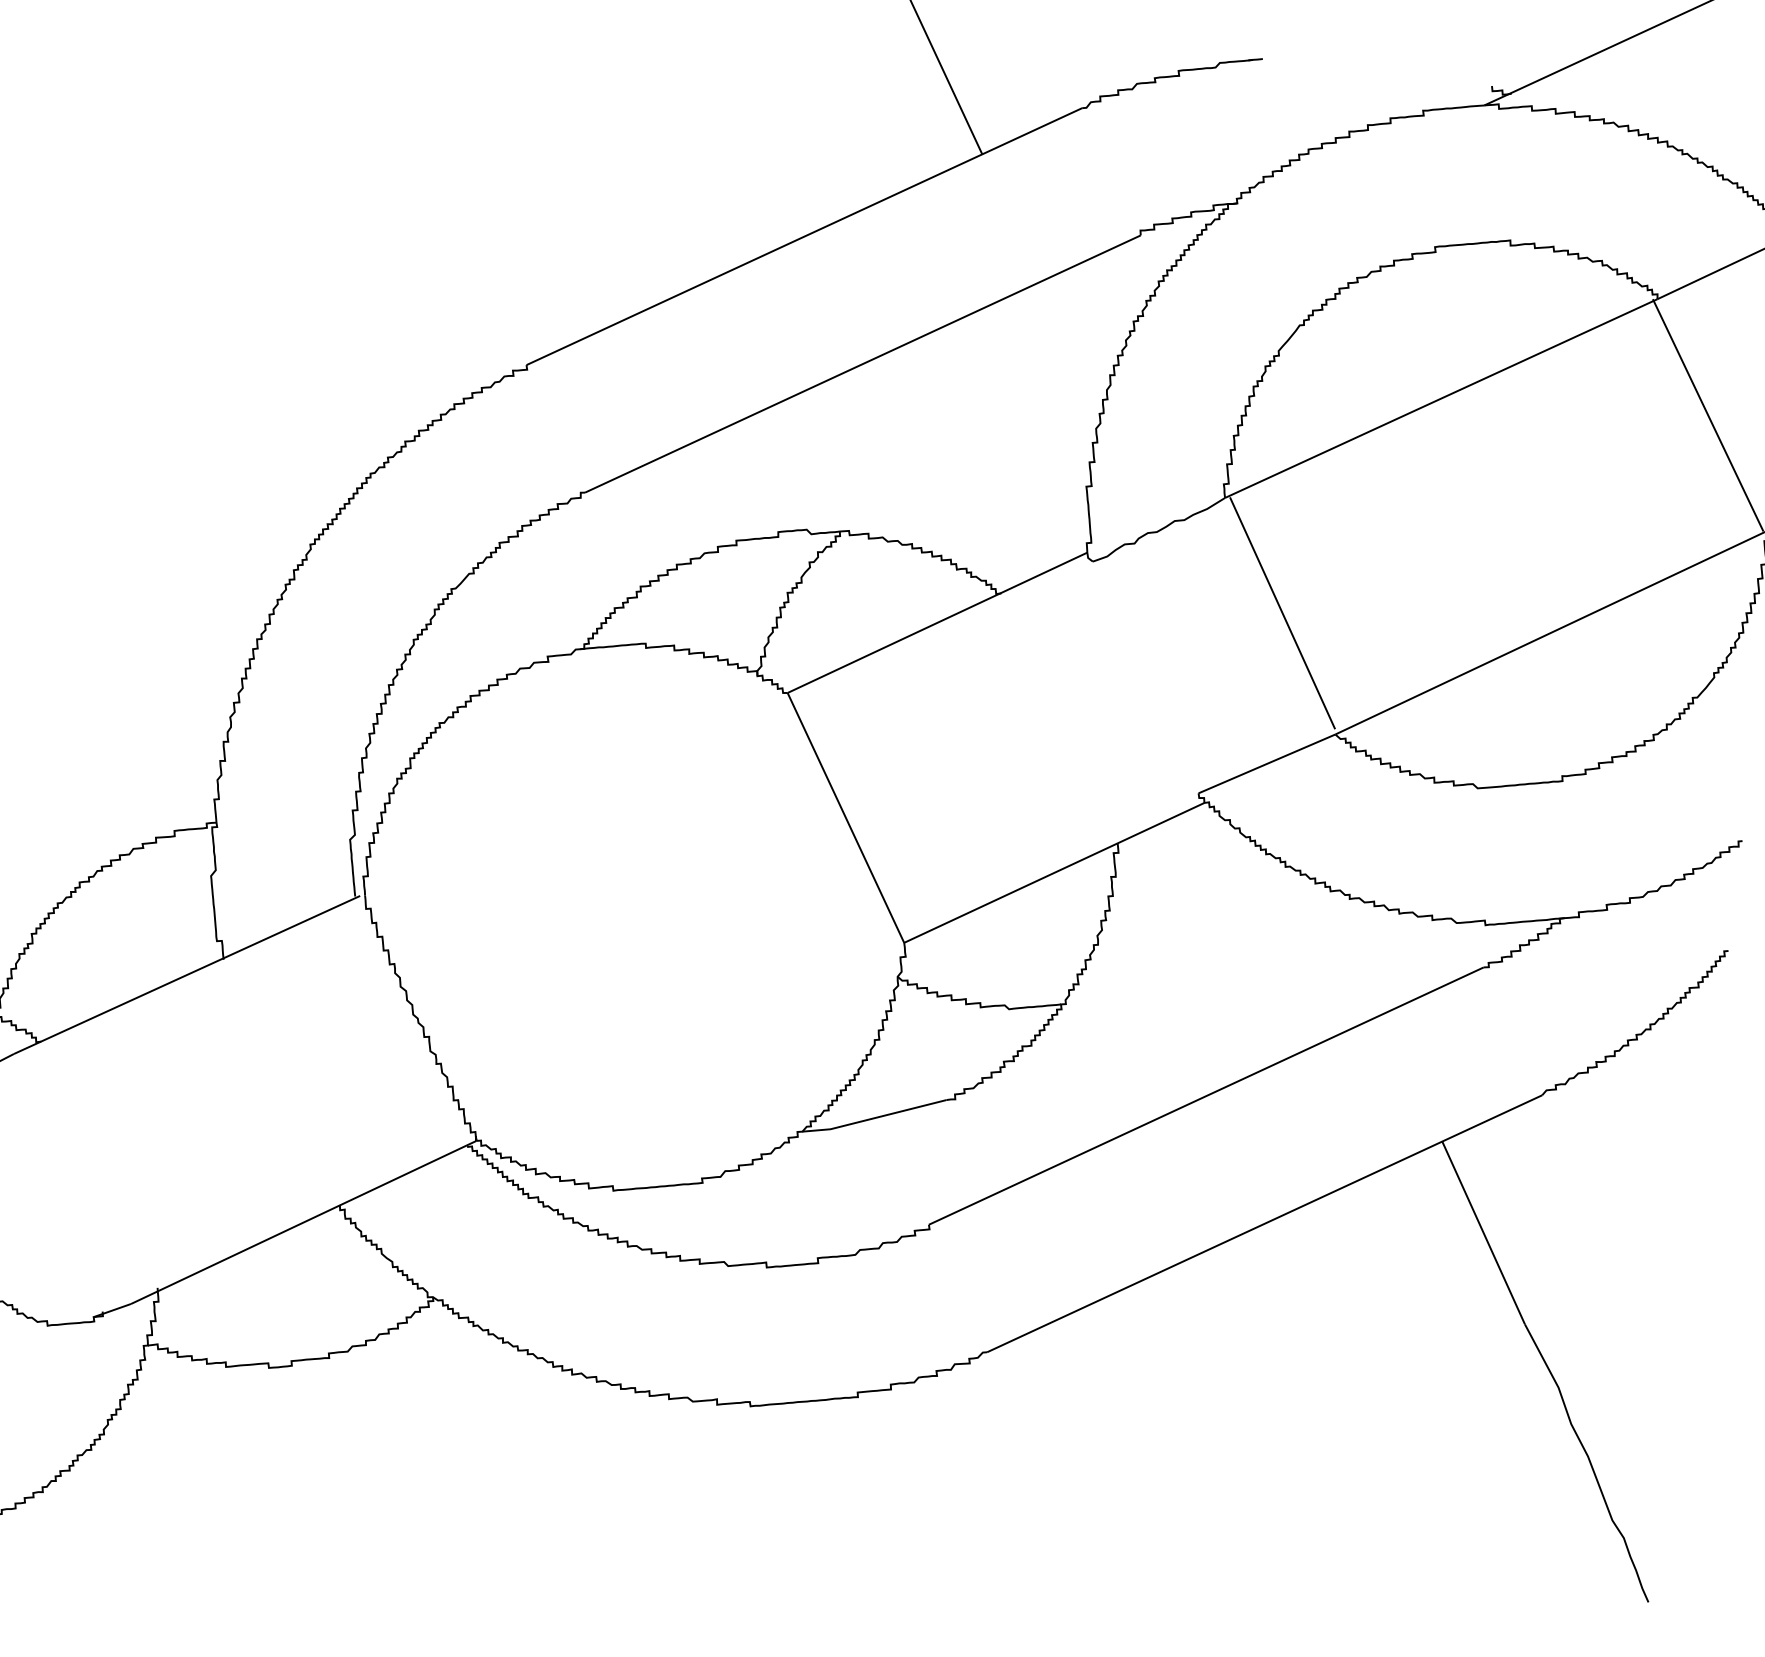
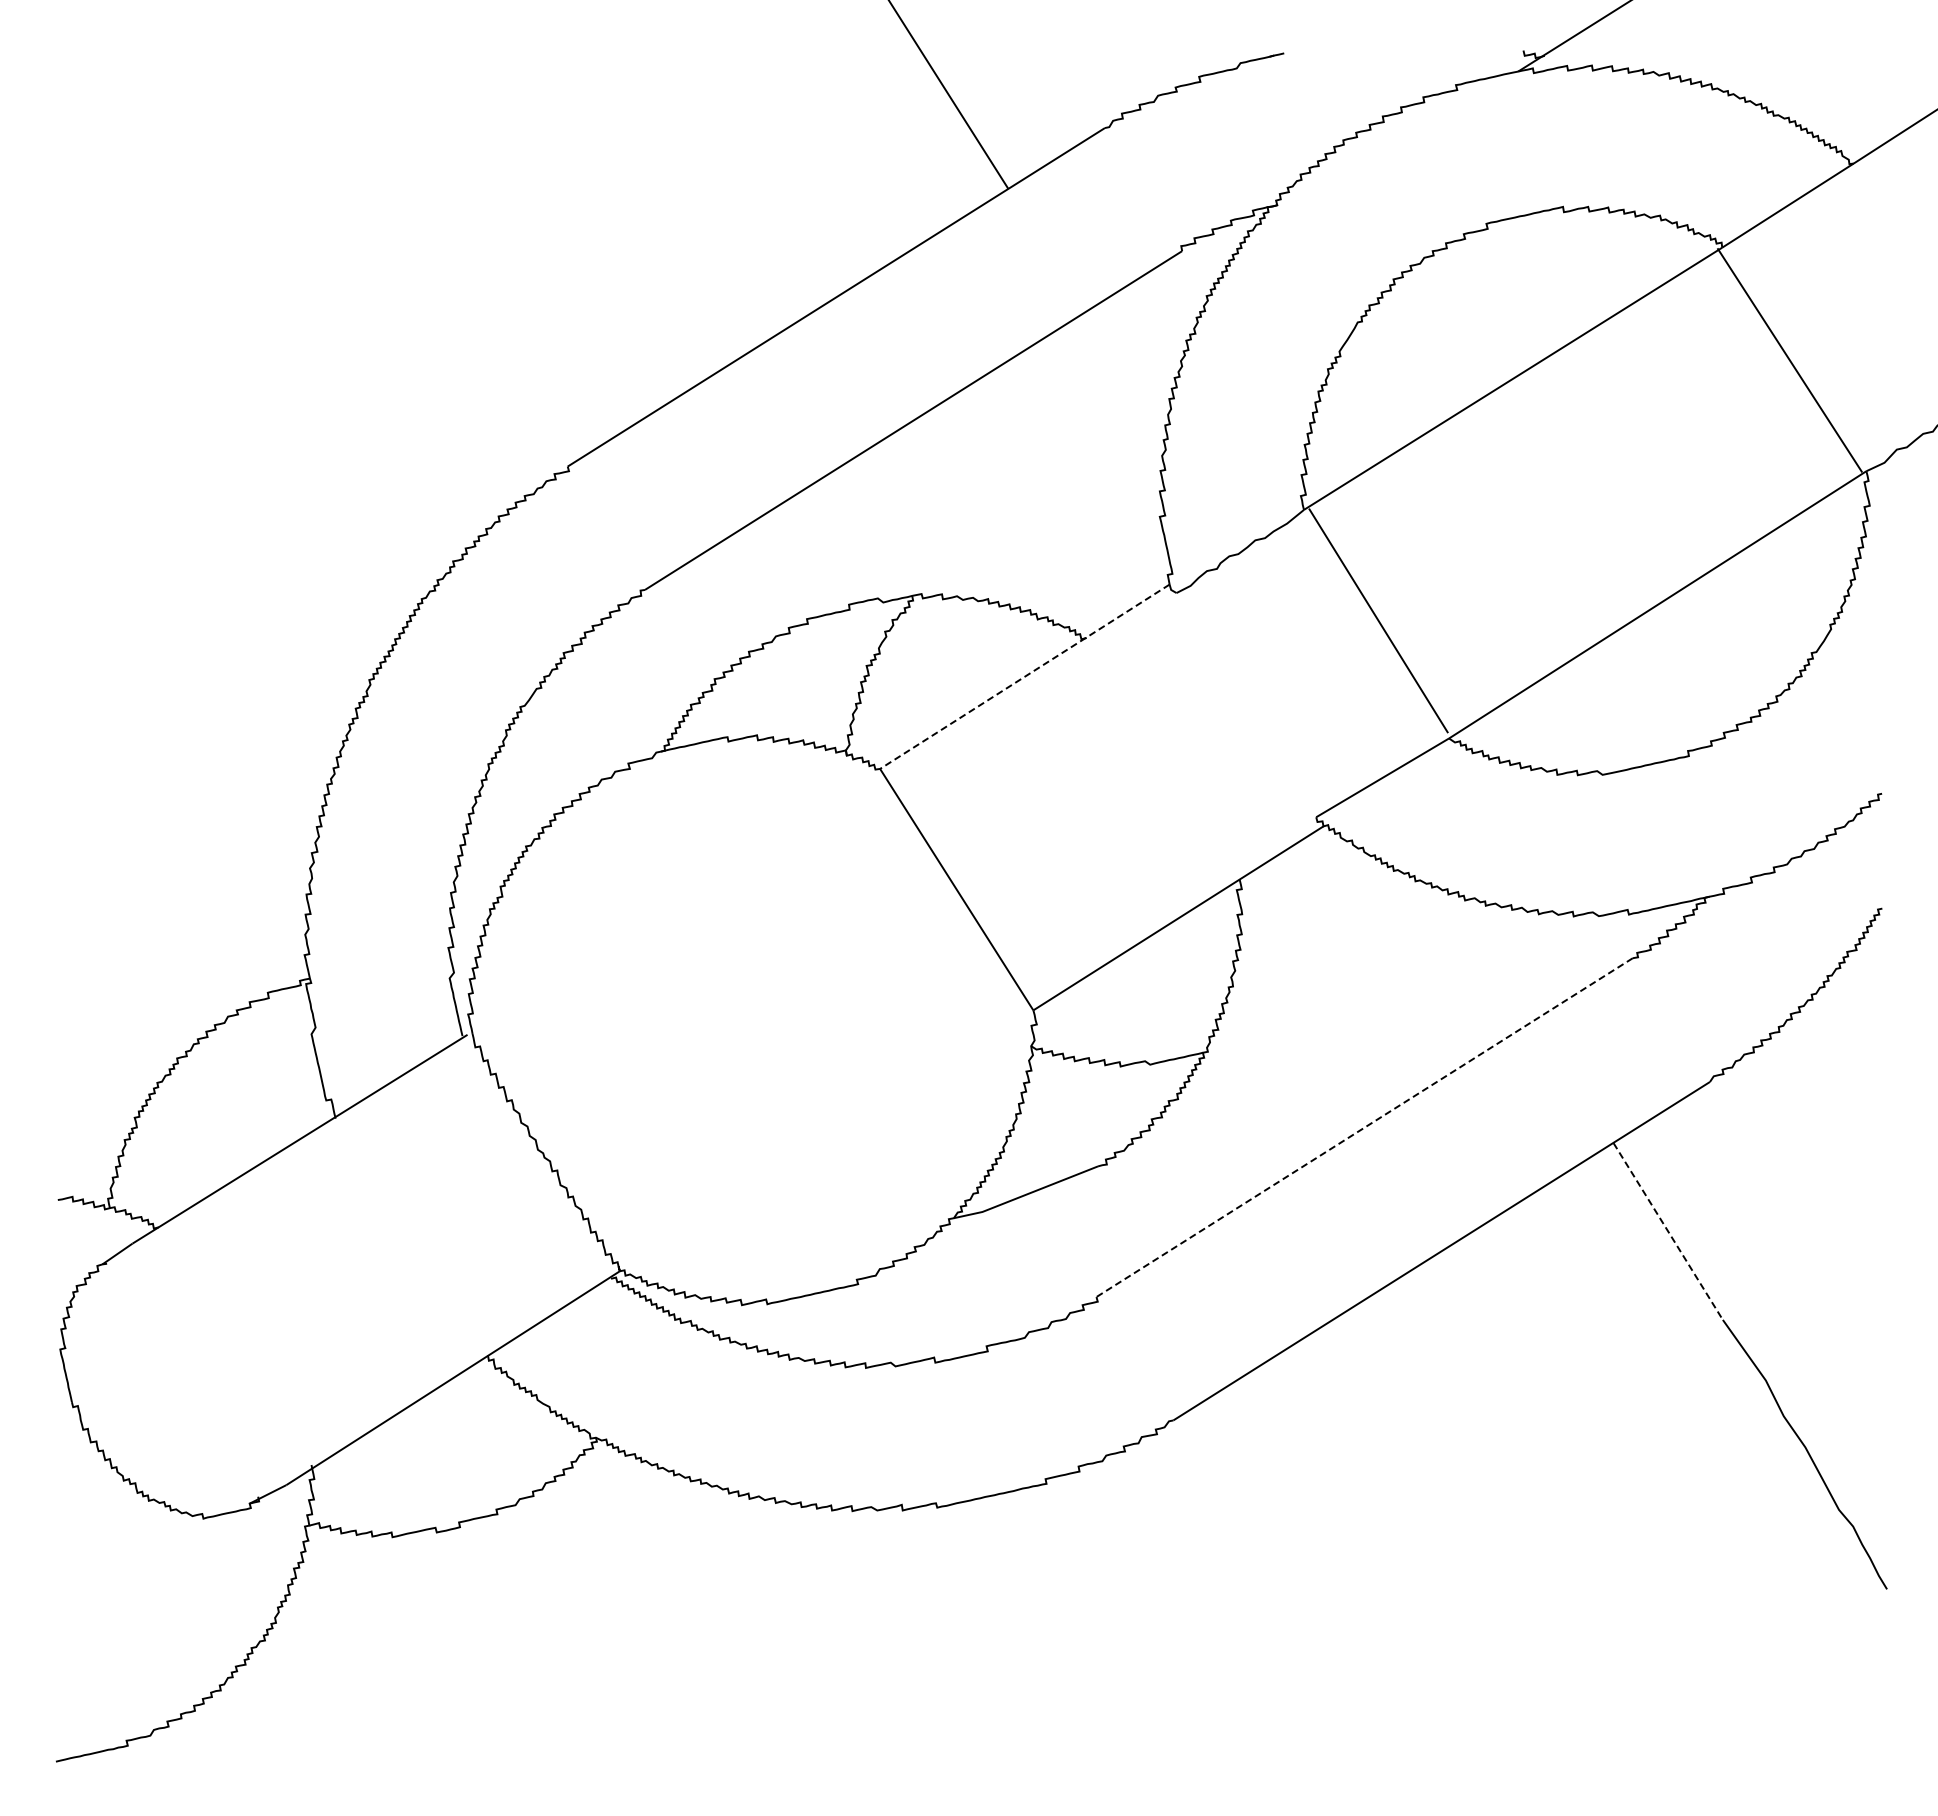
line: (937, 622) -> (1024, 676), solid -> dashed
line: (1206, 1095) -> (1364, 1127), solid -> dashed
line: (1483, 1233) -> (1668, 1231), solid -> dashed

